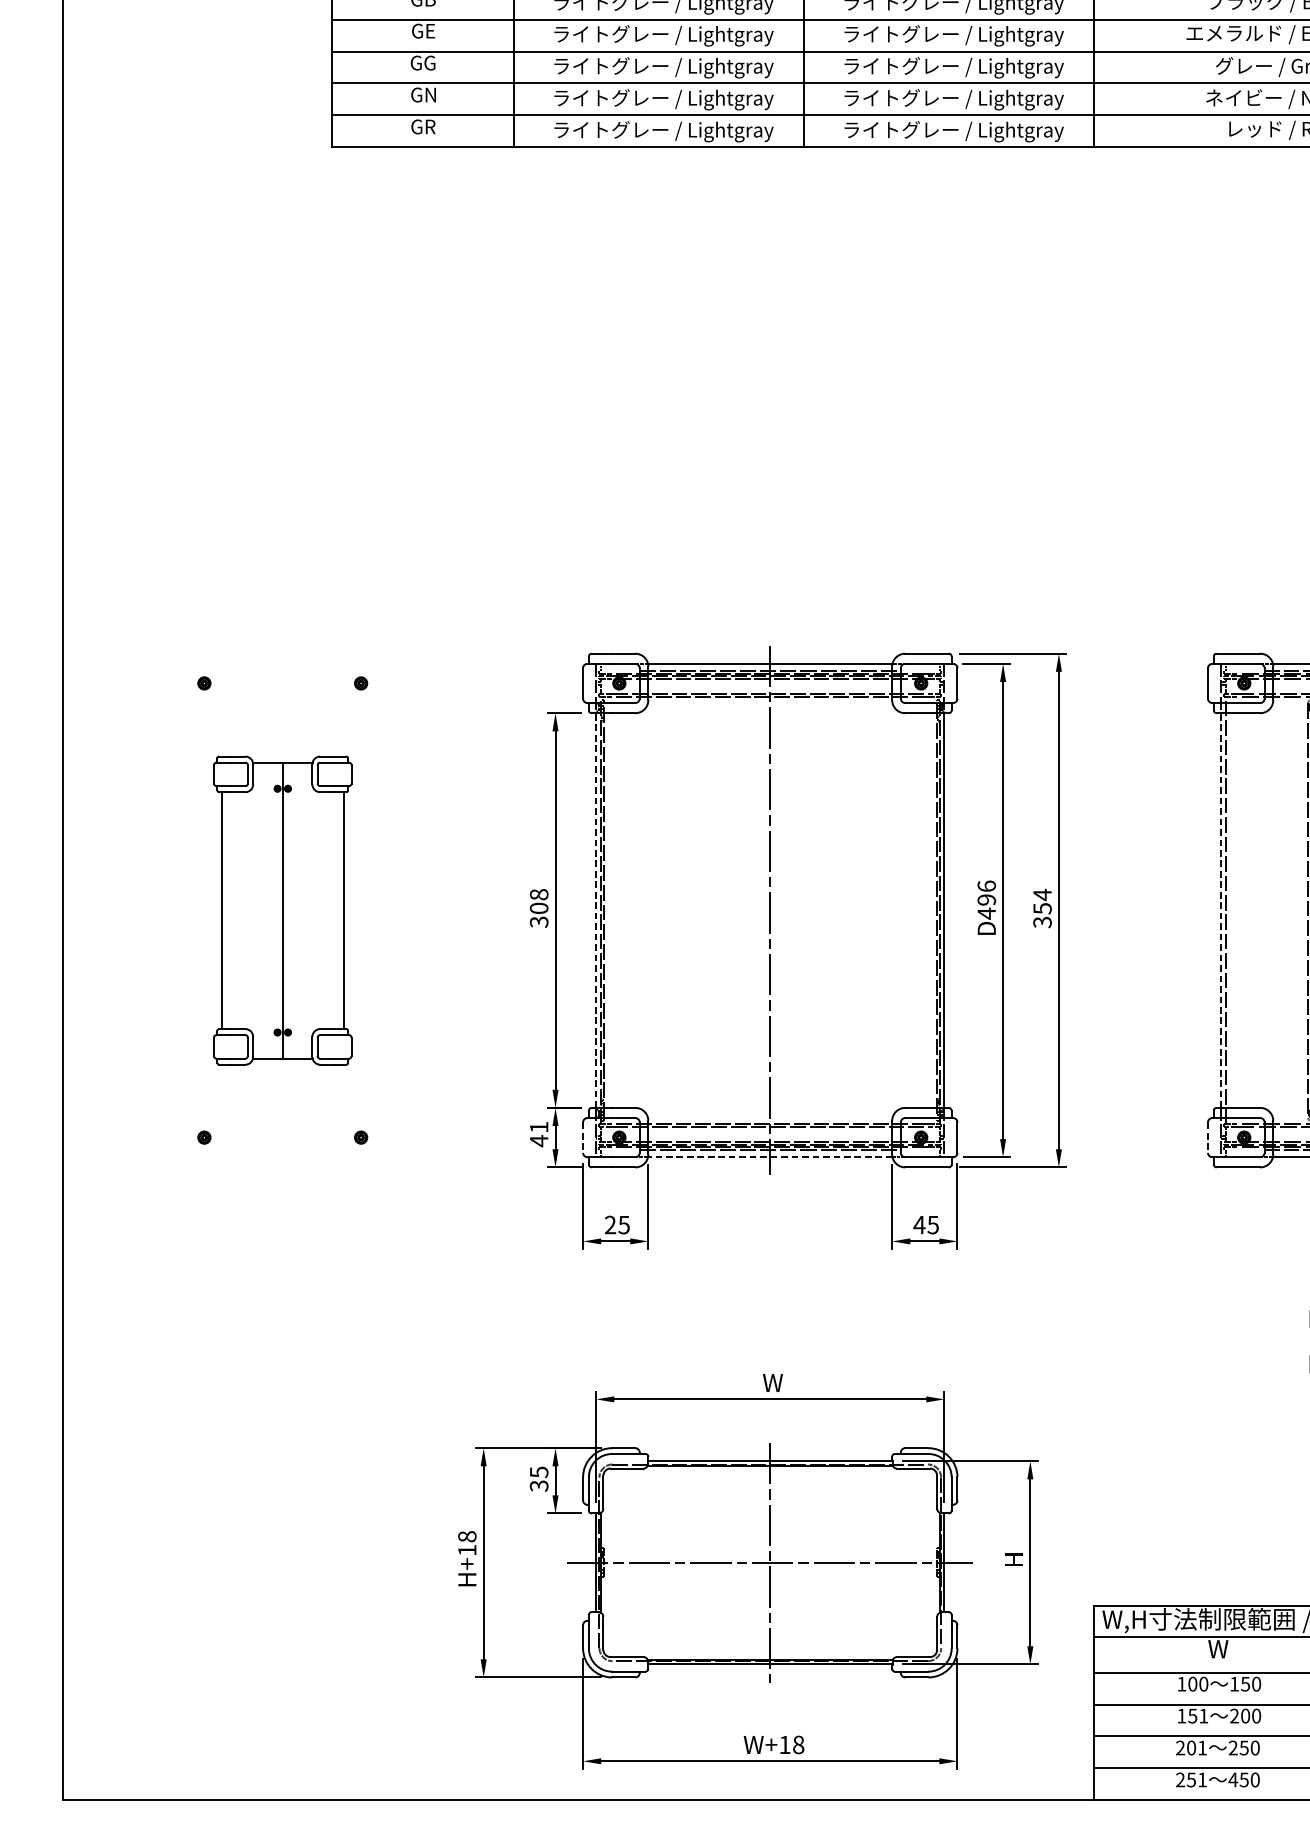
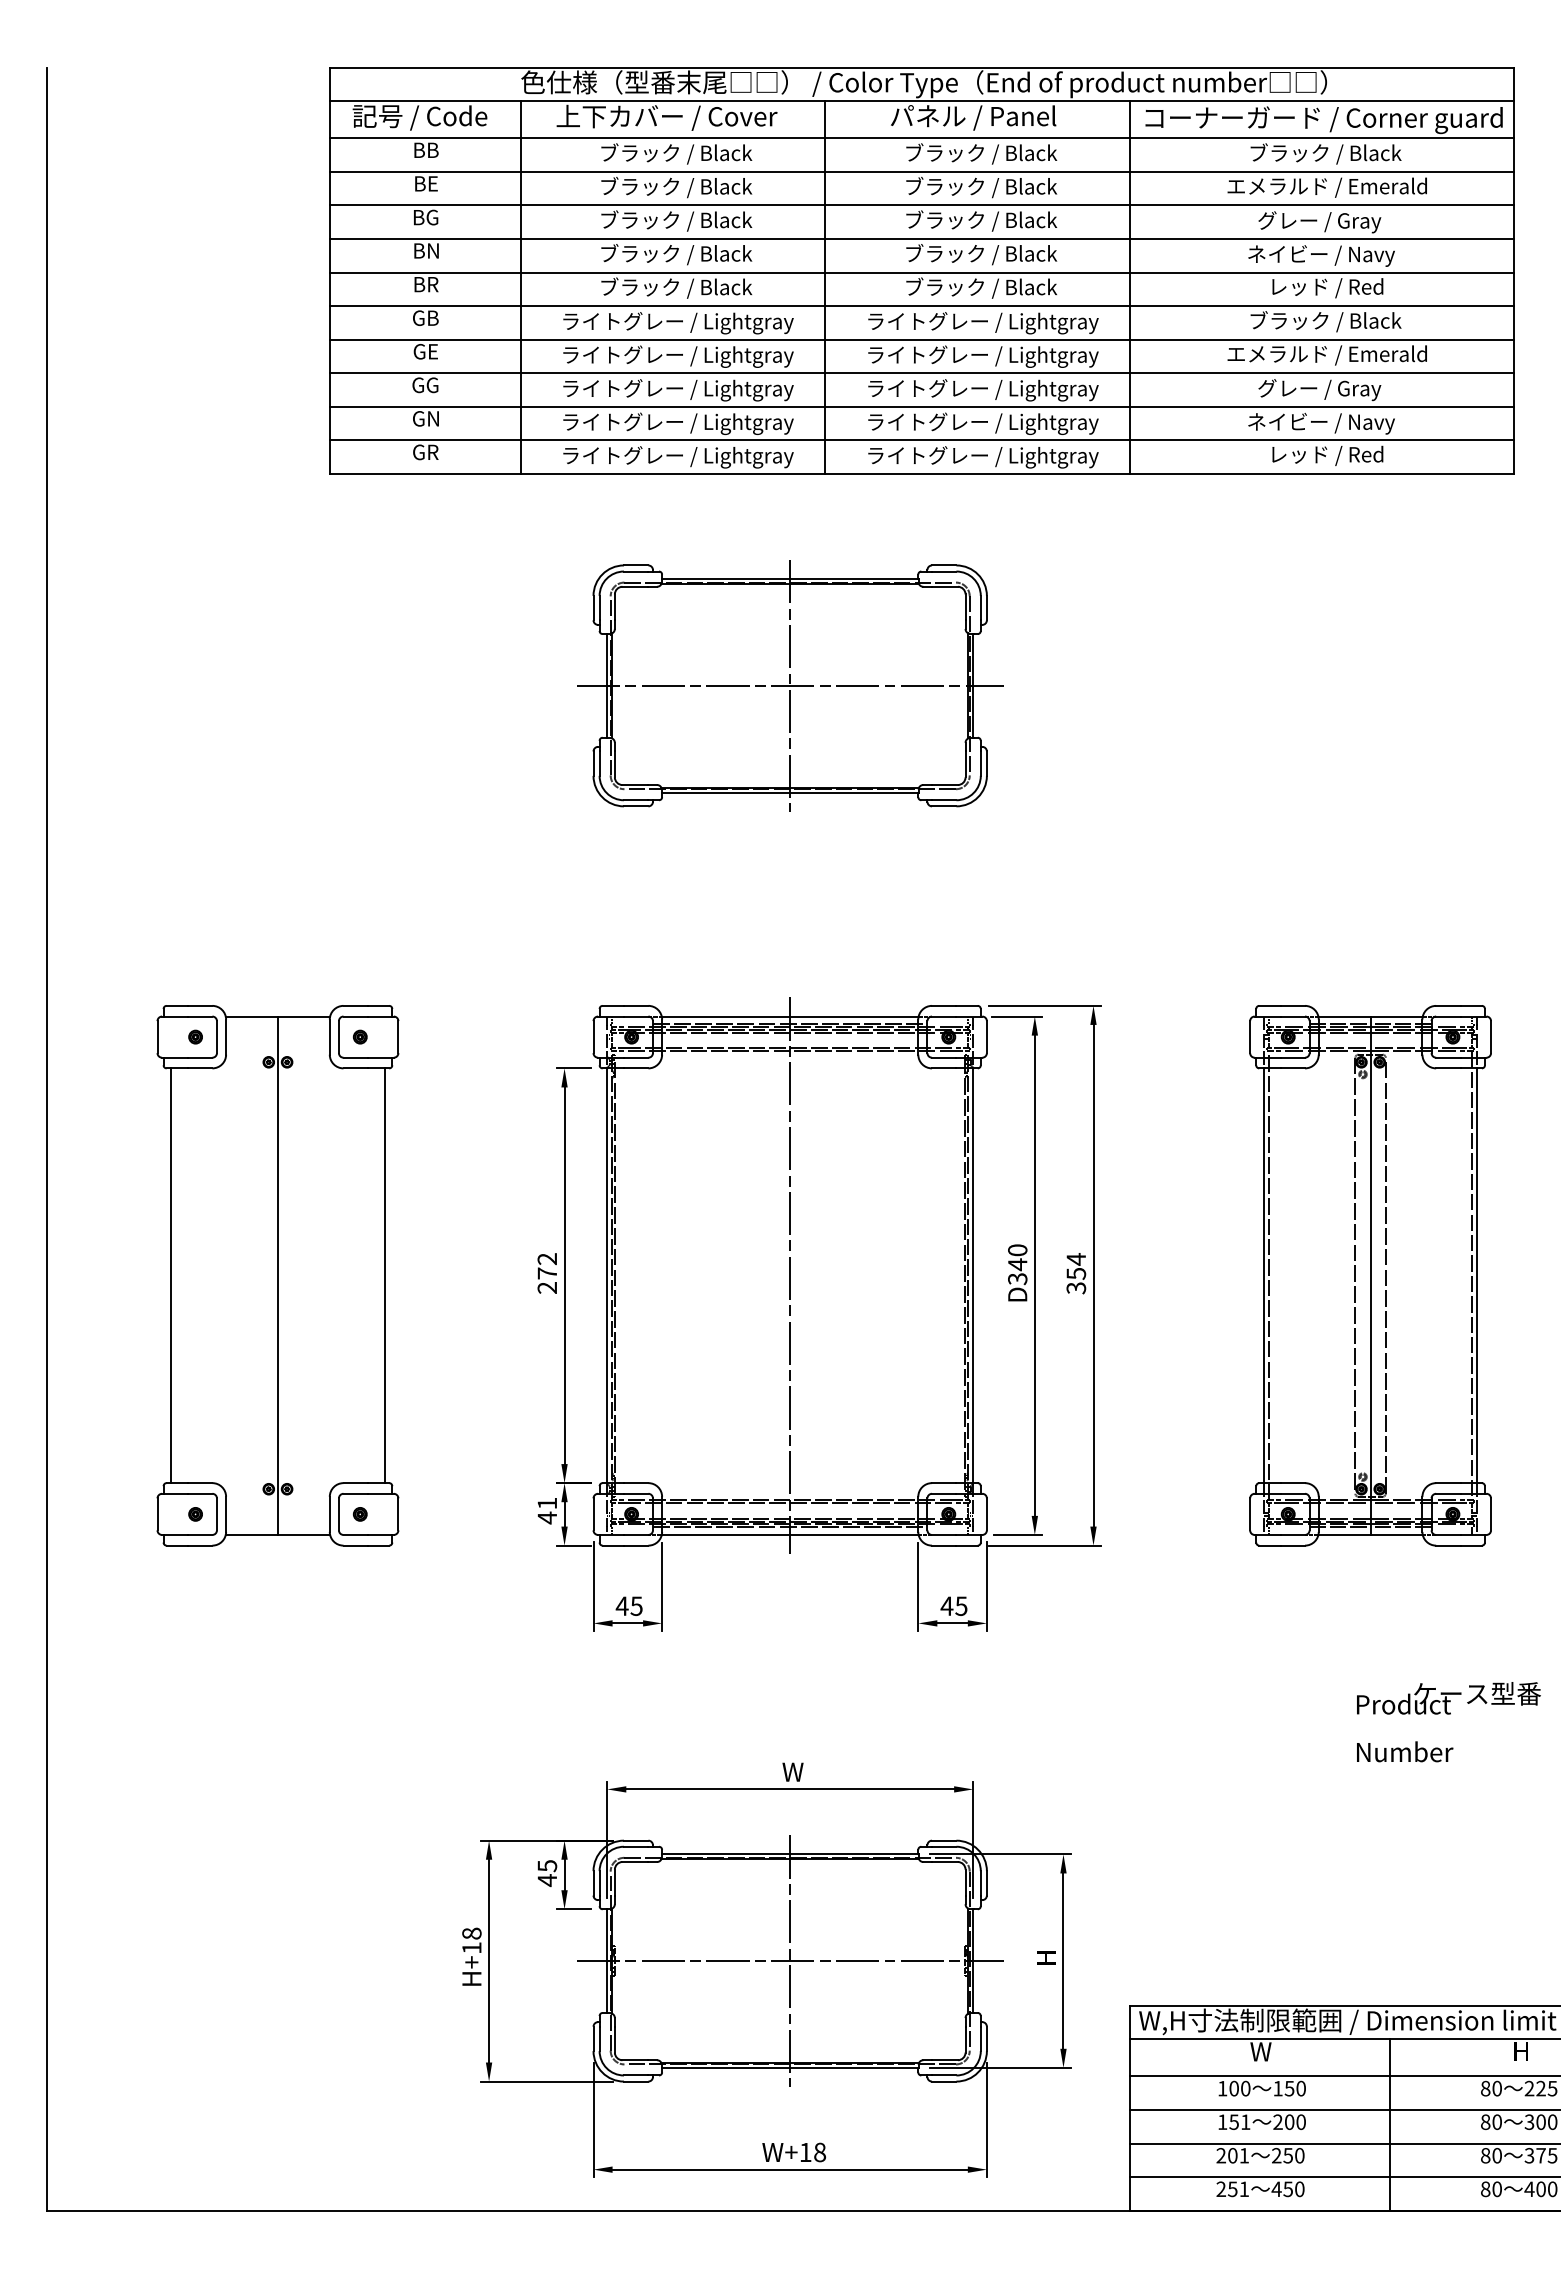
part: (770, 348) -> (790, 685), added
text: (986, 899) -> (1017, 1264), D496 -> D340
text: (539, 908) -> (547, 1273), 308 -> 272
part: (282, 910) -> (277, 1275), size x1.67
line: (596, 910) -> (607, 1275), dashed -> solid
line: (1220, 910) -> (1263, 1275), dashed -> solid
line: (583, 1137) -> (593, 1514), dashed -> solid
line: (1208, 1137) -> (1250, 1514), dashed -> solid
line: (769, 1156) -> (789, 1534), dashed -> solid
text: (609, 1224) -> (621, 1605), 25 -> 45
text: (539, 1486) -> (547, 1880), 35 -> 45

